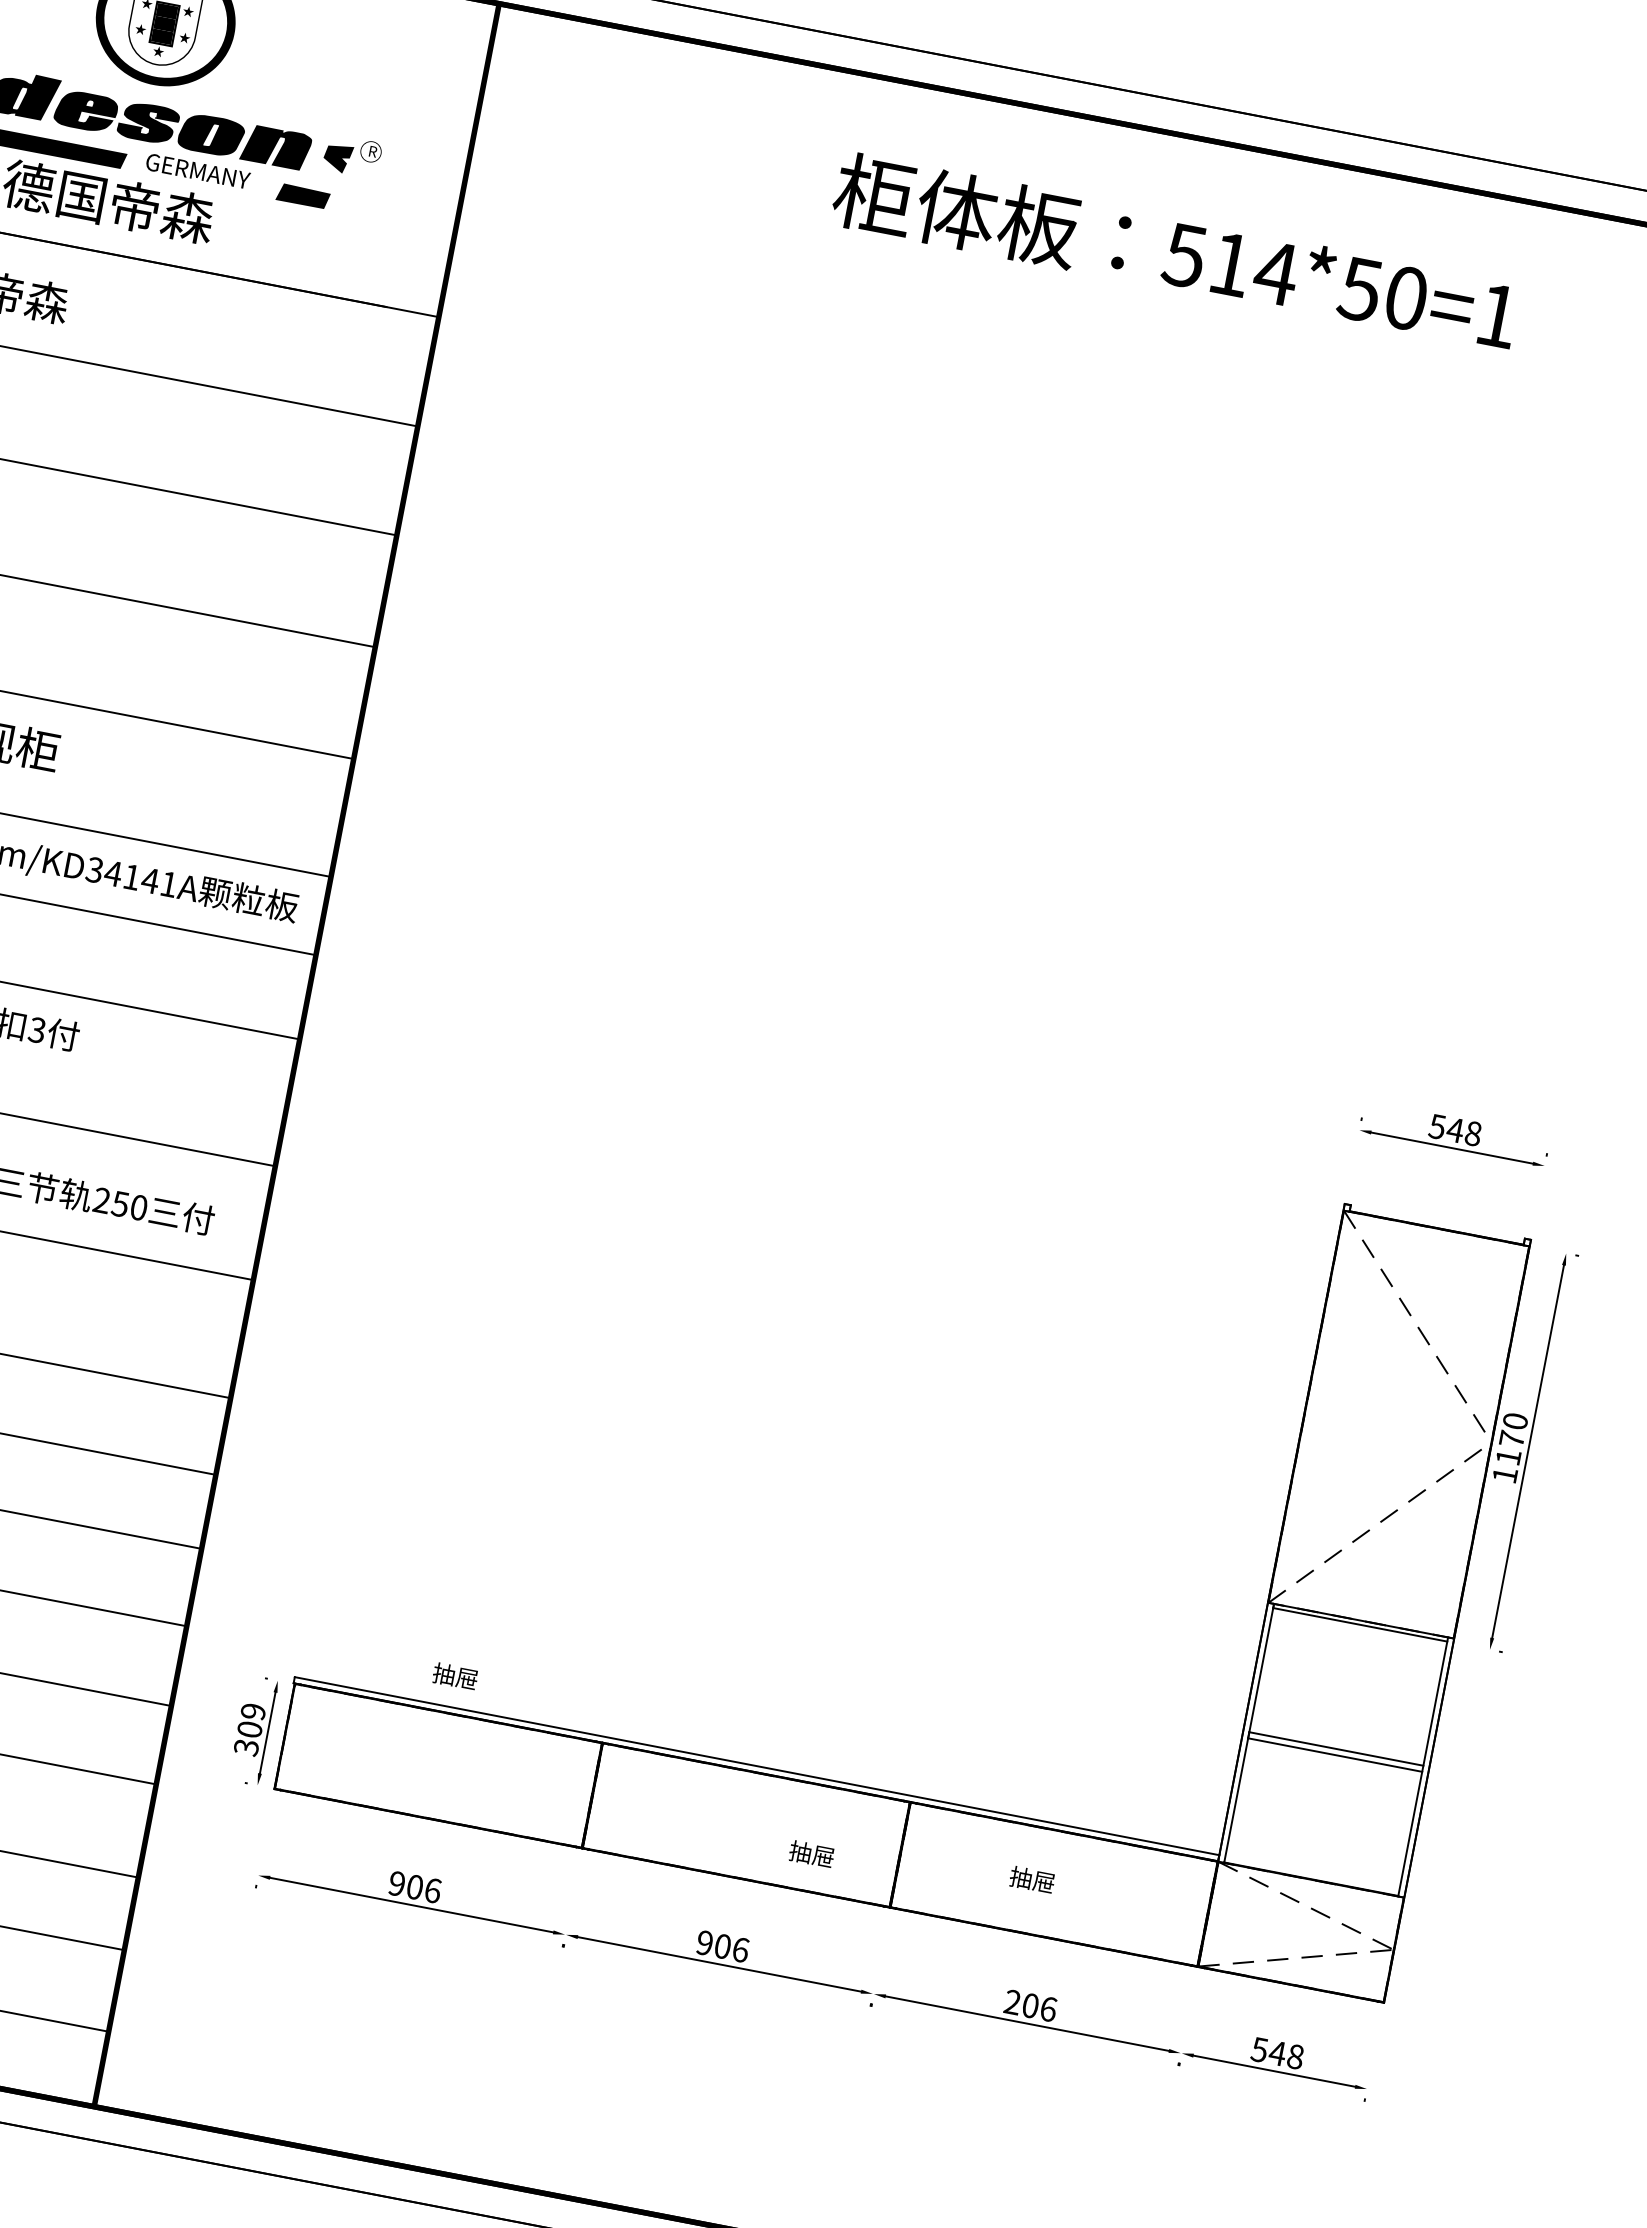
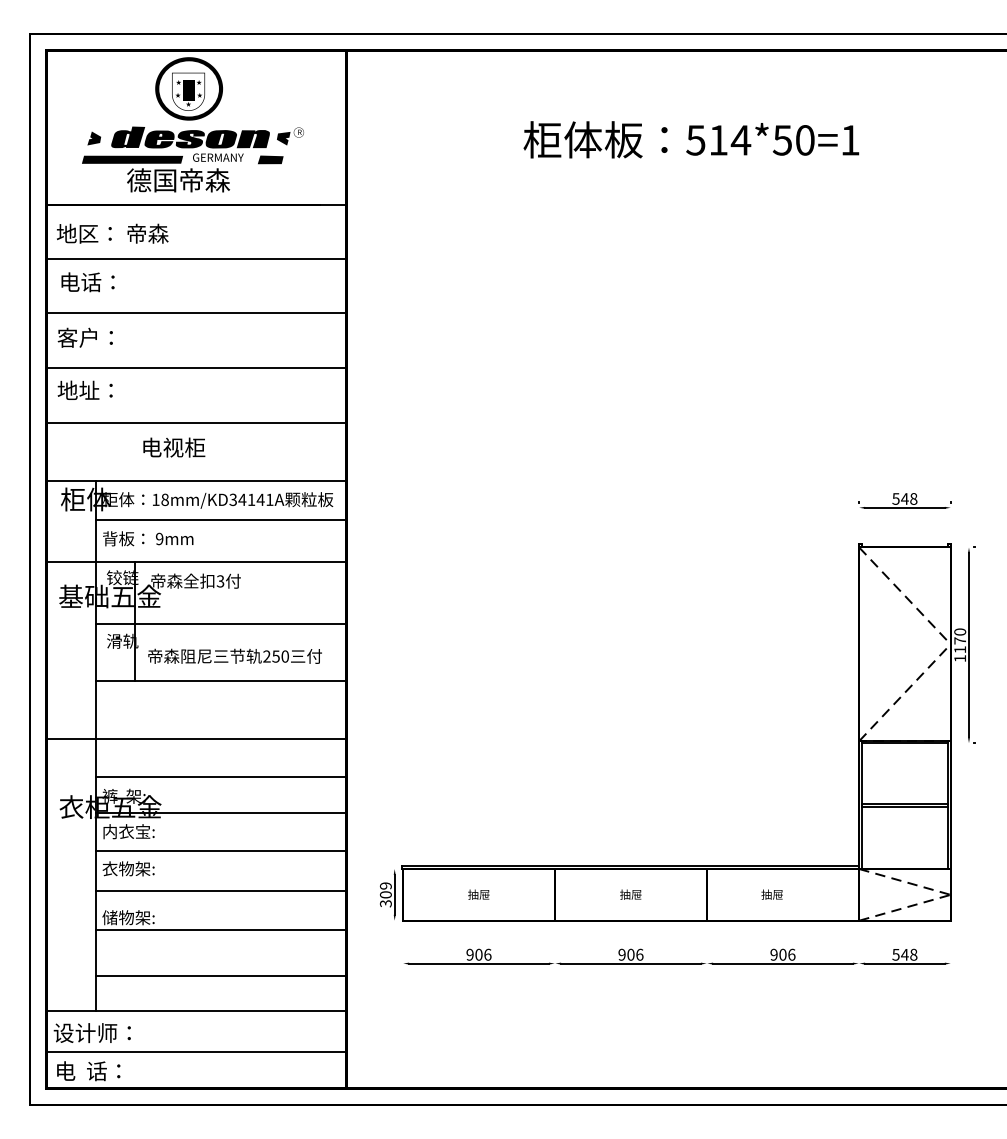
text: (1176, 252) -> (691, 139), moved
text: (454, 1675) -> (478, 894), moved
text: (811, 1853) -> (630, 894), moved
text: (1011, 2001) -> (773, 954), 206 -> 906

